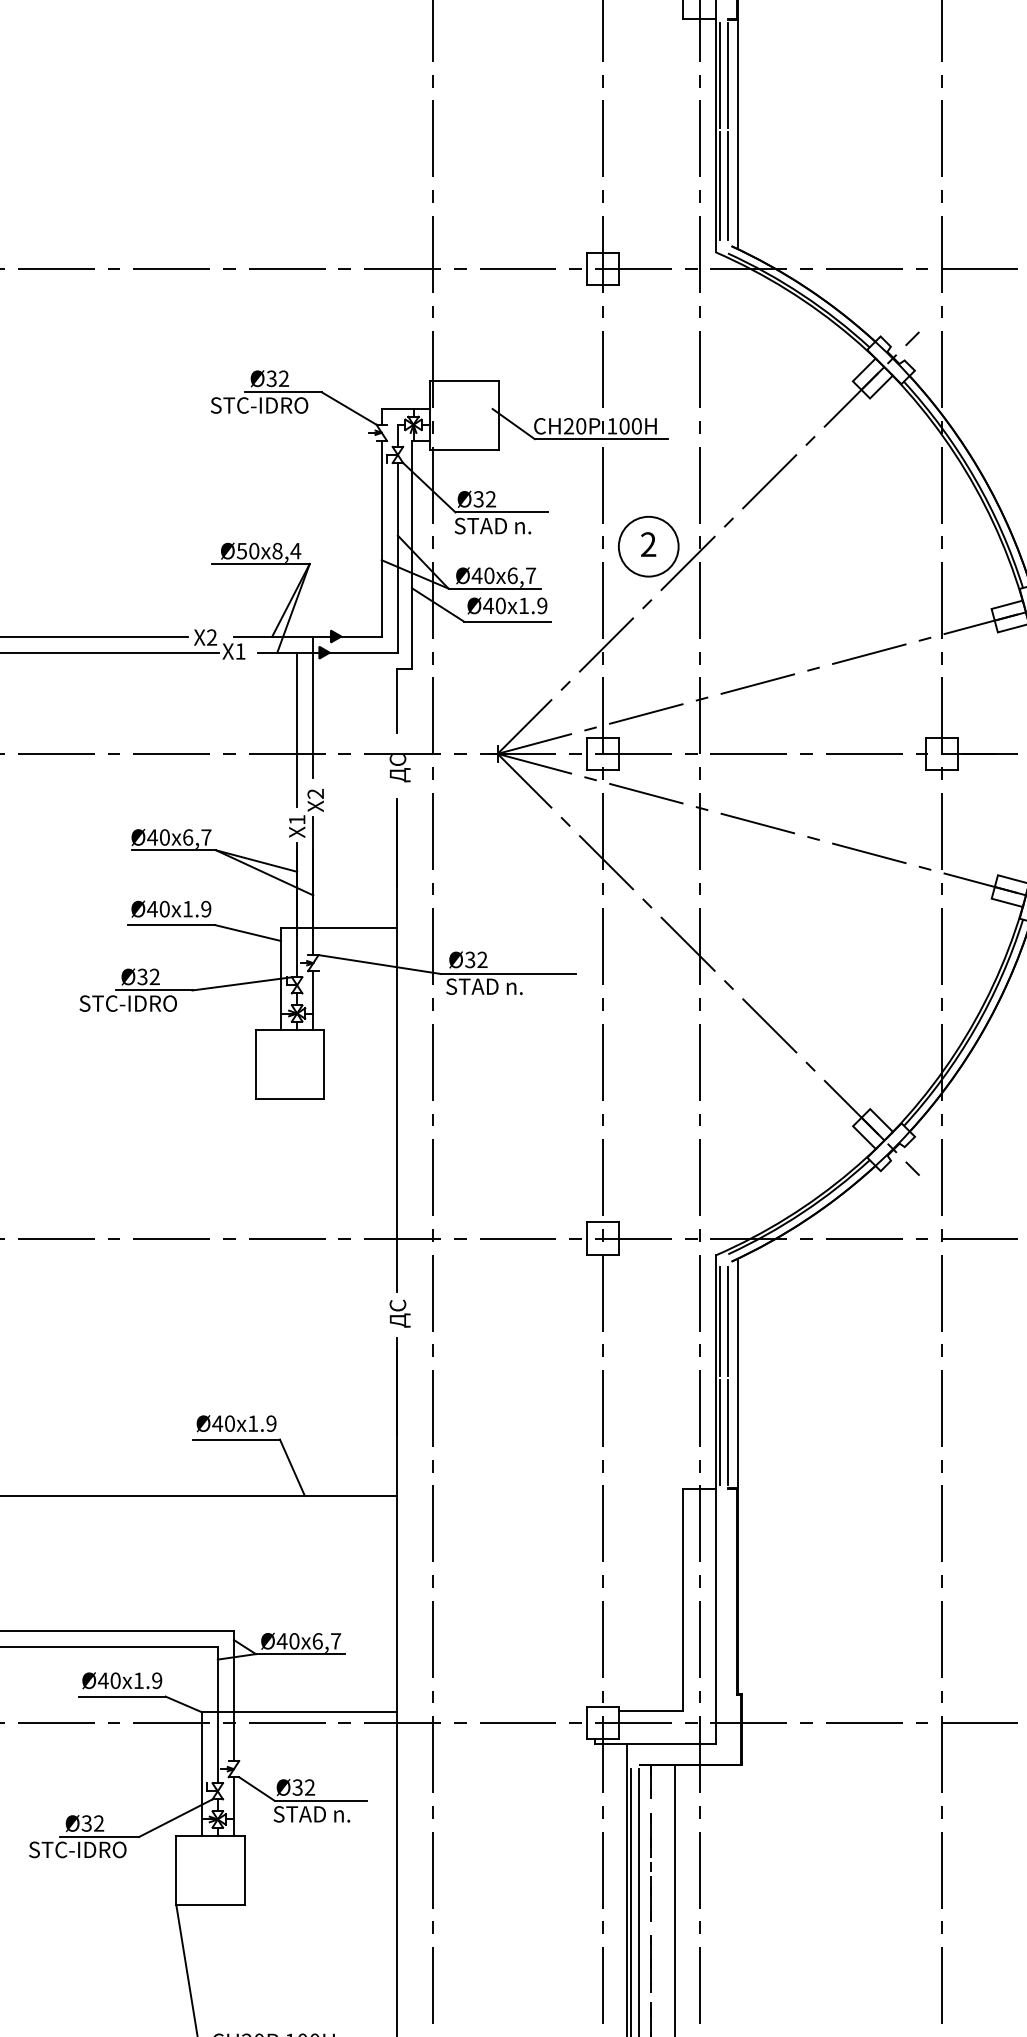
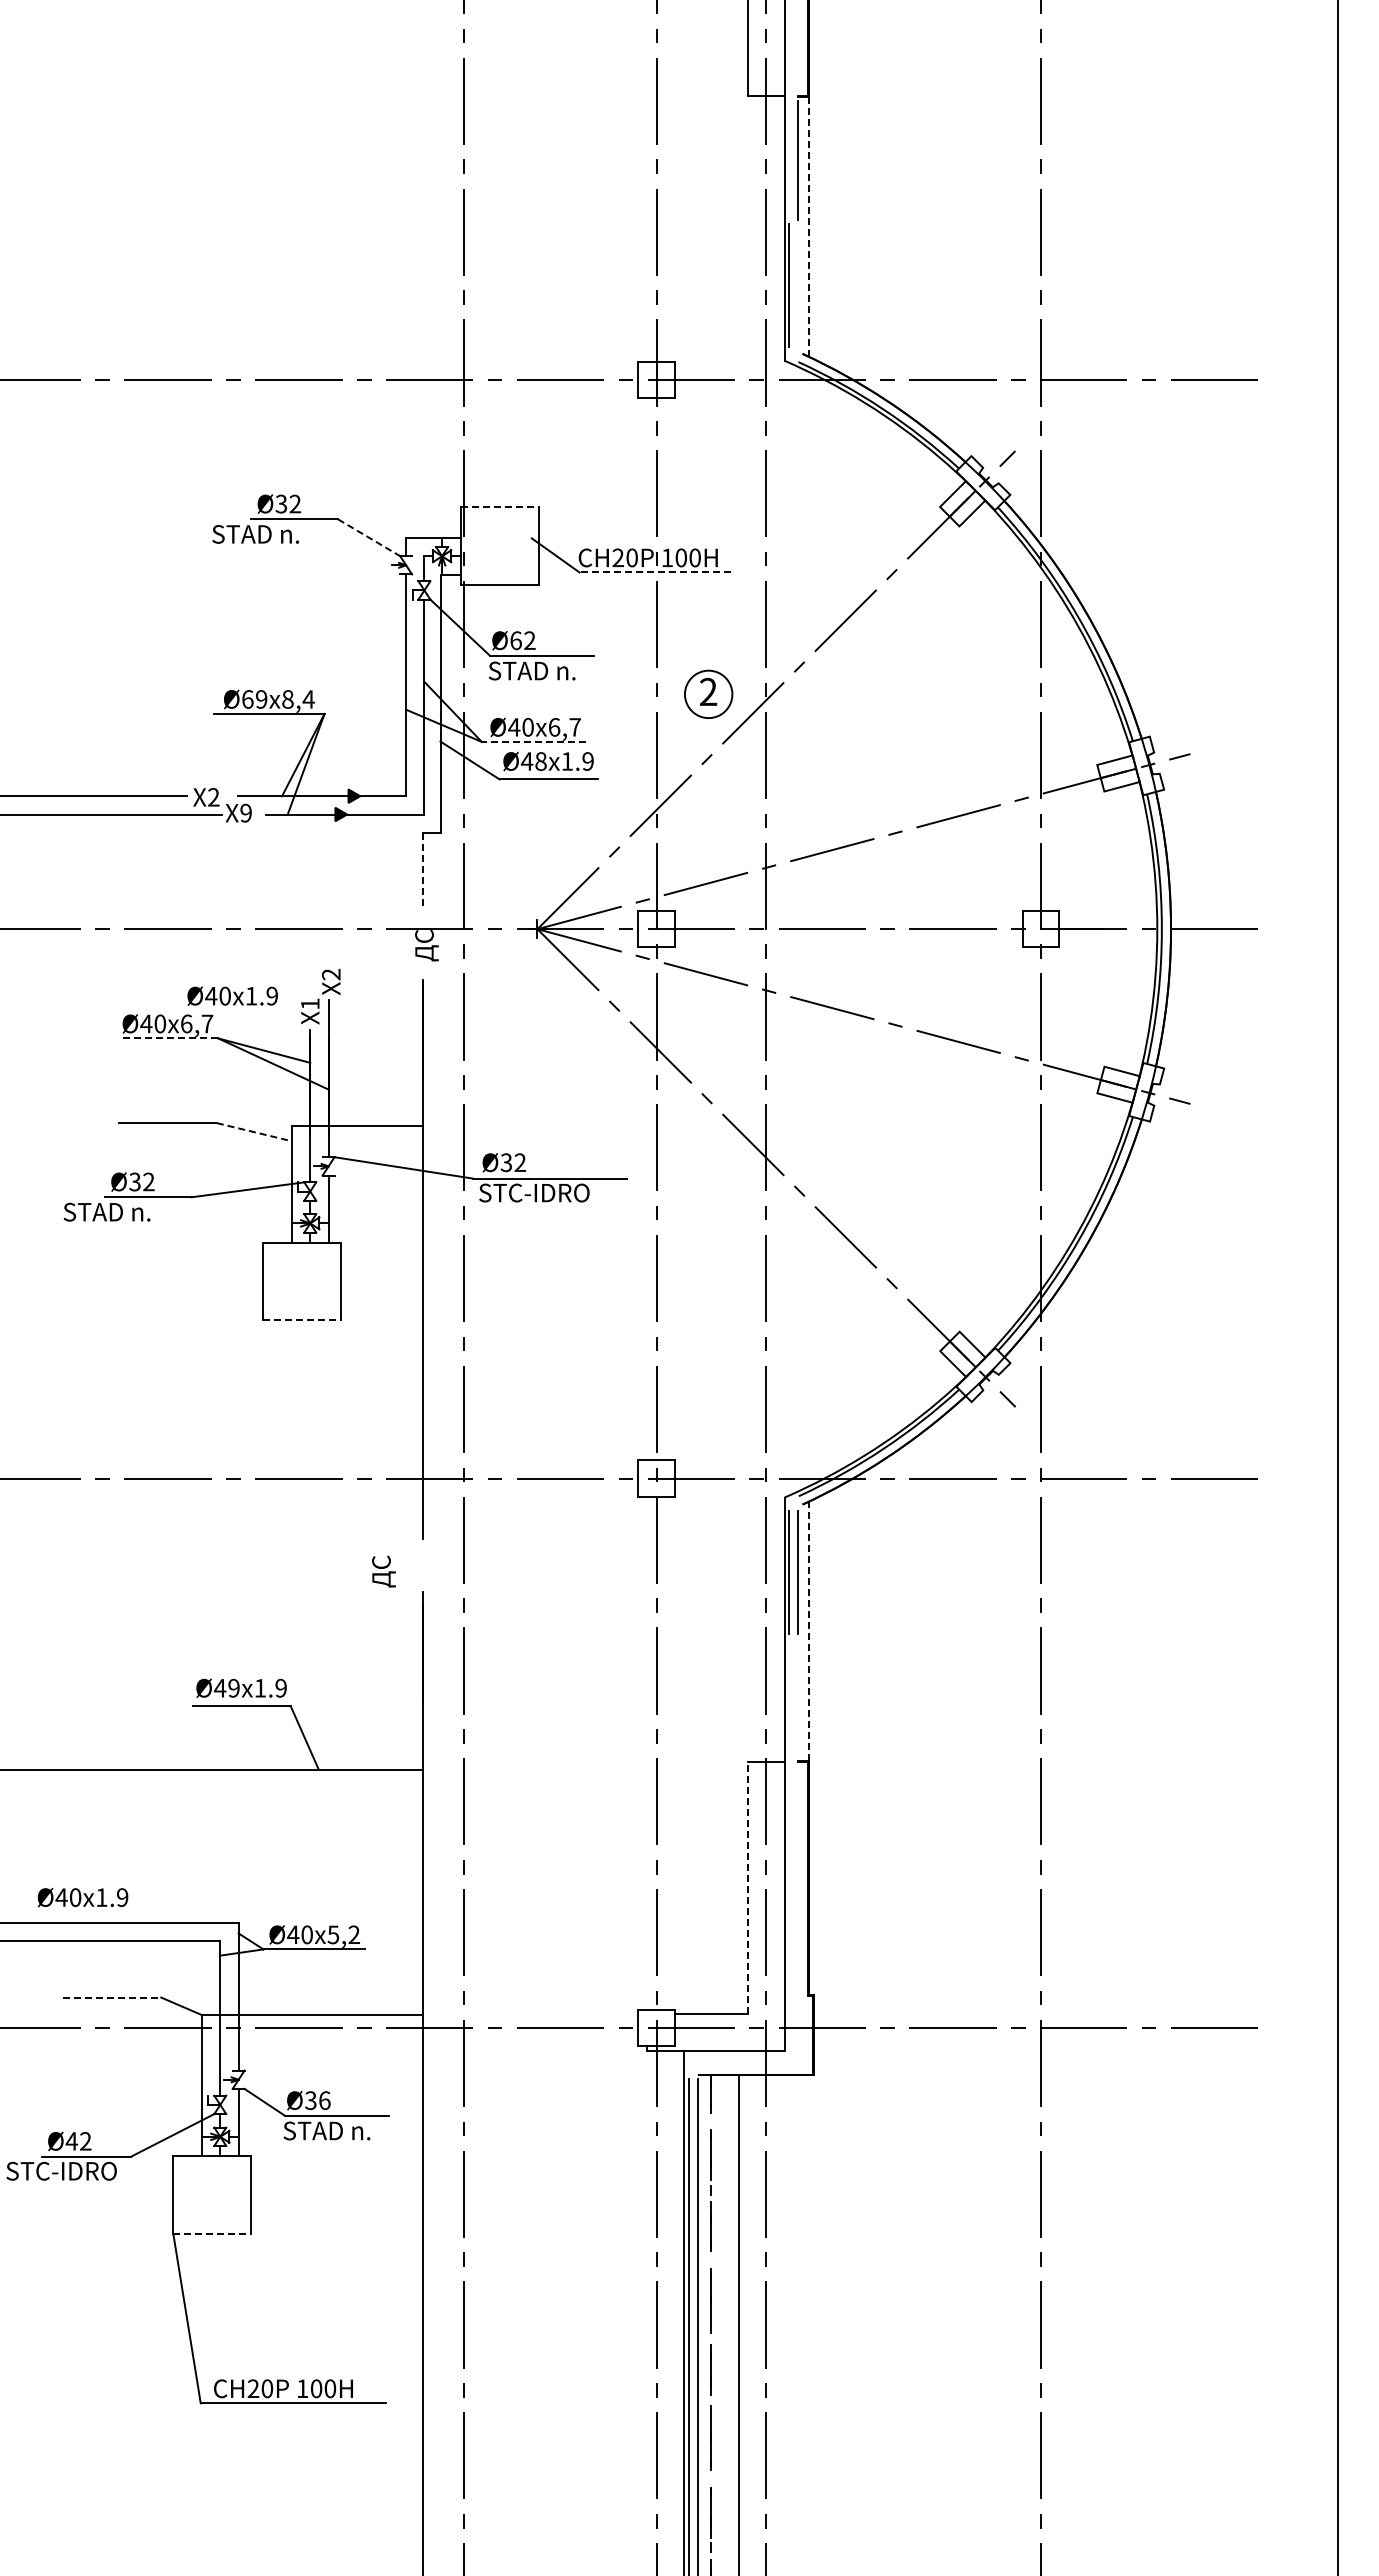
line: (720, 74) -> (789, 159), removed
line: (737, 134) -> (809, 227), solid -> dashed
line: (727, 185) -> (798, 285), removed
line: (465, 380) -> (500, 506), solid -> dashed
text: (271, 405) -> (281, 534), STC-IDRO -> STAD n.
line: (349, 409) -> (369, 538), solid -> dashed
line: (601, 439) -> (655, 572), solid -> dashed
text: (478, 499) -> (515, 640), Ø32 -> Ø62
circle: (648, 546) -> (708, 694), size x0.7
text: (247, 551) -> (254, 699), Ø50 -> Ø69
line: (494, 588) -> (533, 741), solid -> dashed
text: (500, 605) -> (540, 761), Ø40 -> Ø48
text: (240, 650) -> (245, 812), X1 -> X9
line: (397, 701) -> (423, 869), solid -> dashed
line: (313, 707) -> (328, 876), removed
line: (297, 729) -> (310, 901), removed
line: (173, 850) -> (170, 1038), solid -> dashed
text: (171, 908) -> (232, 995), moved
line: (247, 933) -> (254, 1132), solid -> dashed
text: (507, 986) -> (548, 1192), STAD n. -> STC-IDRO
text: (141, 1002) -> (133, 1211), STC-IDRO -> STAD n.
line: (290, 1099) -> (302, 1320), solid -> dashed
text: (399, 1313) -> (383, 1571), moved
line: (737, 1373) -> (809, 1631), solid -> dashed
text: (229, 1423) -> (233, 1688), Ø40 -> Ø49
line: (720, 1431) -> (789, 1697), removed
line: (727, 1431) -> (798, 1697), removed
line: (683, 1600) -> (748, 1888), solid -> dashed
text: (326, 1640) -> (343, 1934), 6,7 -> 5,2
text: (121, 1680) -> (82, 1897), moved
line: (122, 1696) -> (112, 1997), solid -> dashed
text: (309, 1787) -> (324, 2100), Ø32 -> Ø36
text: (86, 1823) -> (71, 2141), Ø32 -> Ø42
line: (210, 1904) -> (212, 2233), solid -> dashed

